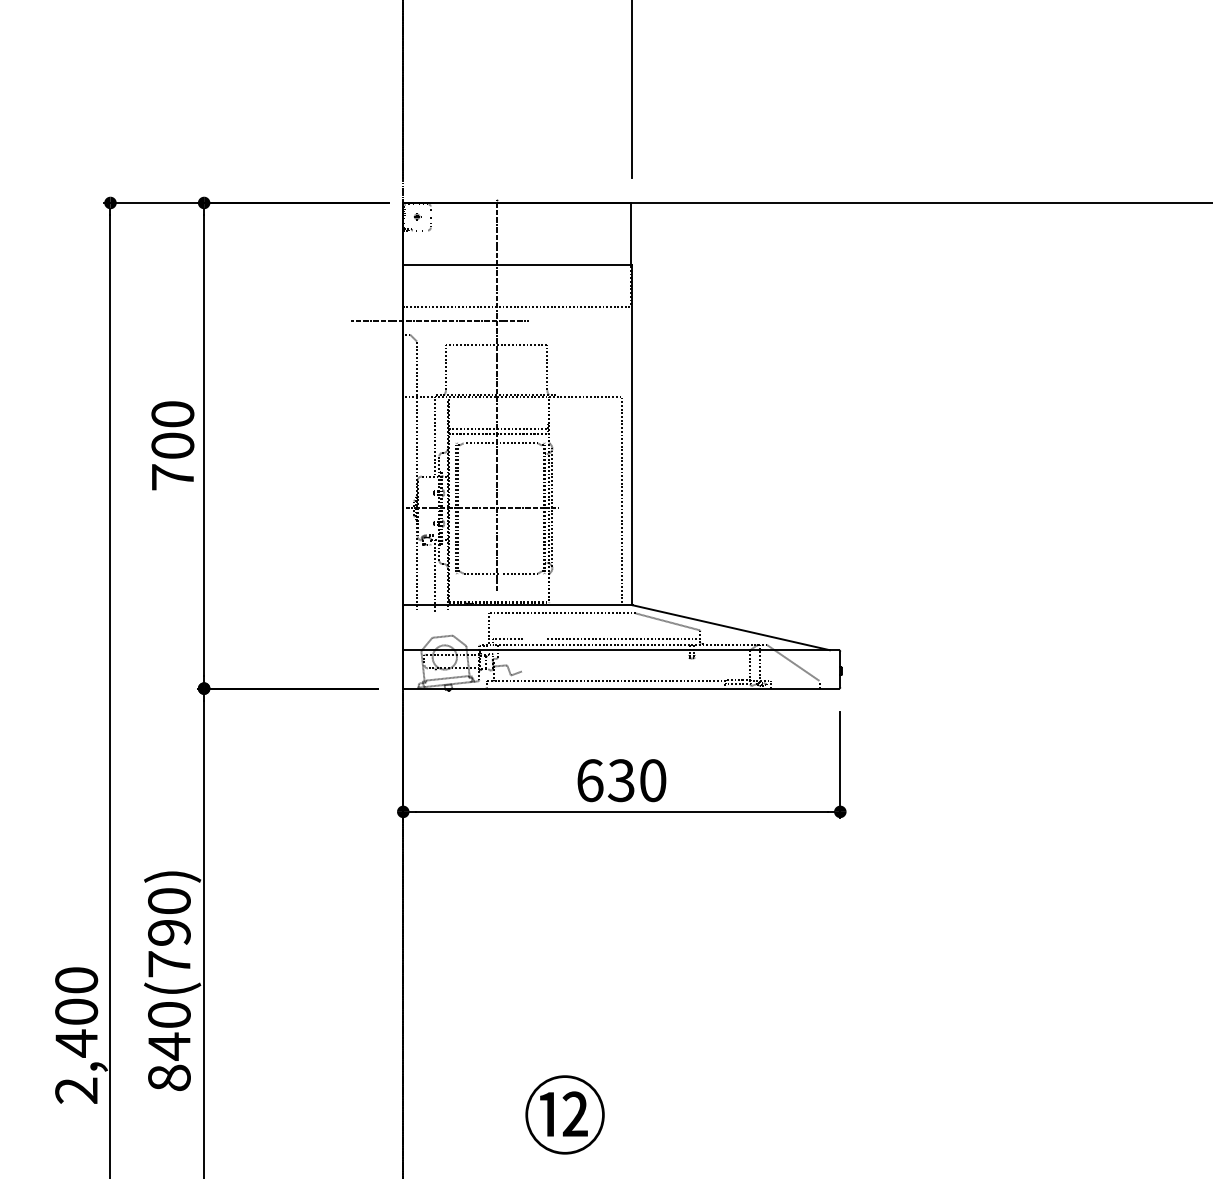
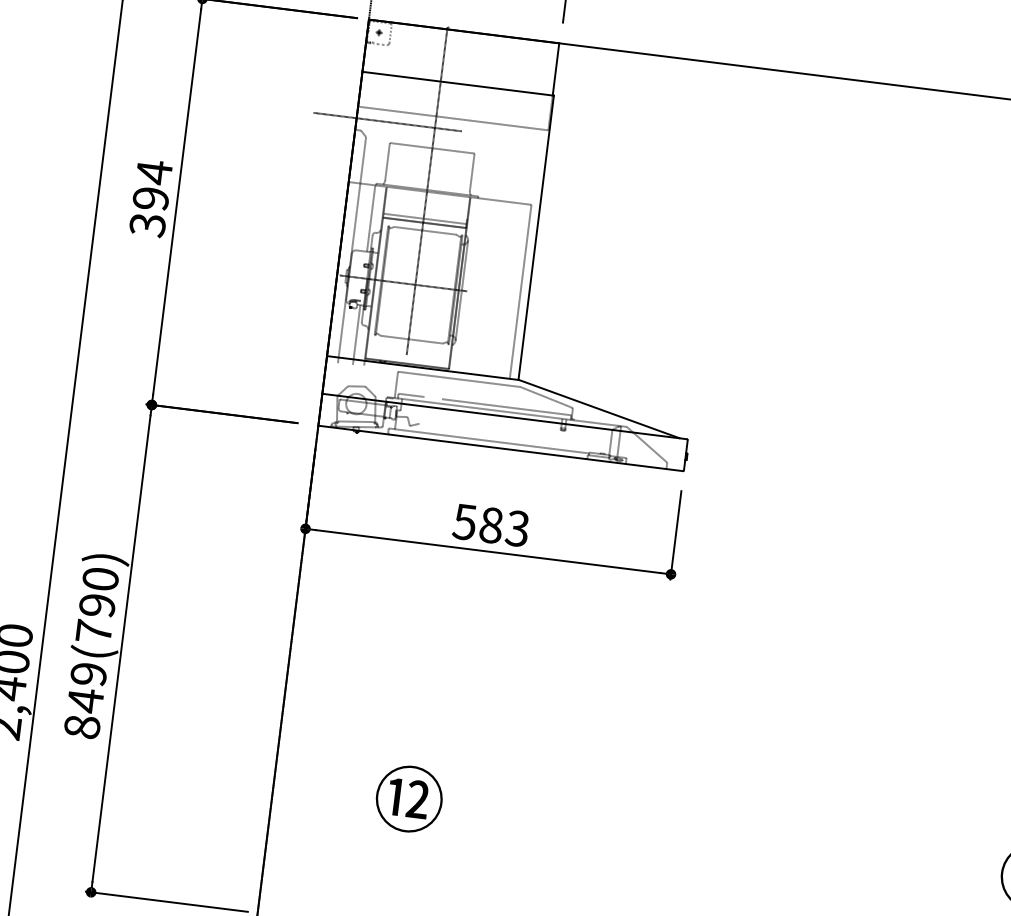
text: (172, 445) -> (150, 198), 700 -> 394
text: (621, 780) -> (491, 525), 630 -> 583
text: (169, 1015) -> (88, 674), 840(790) -> 849(790)

